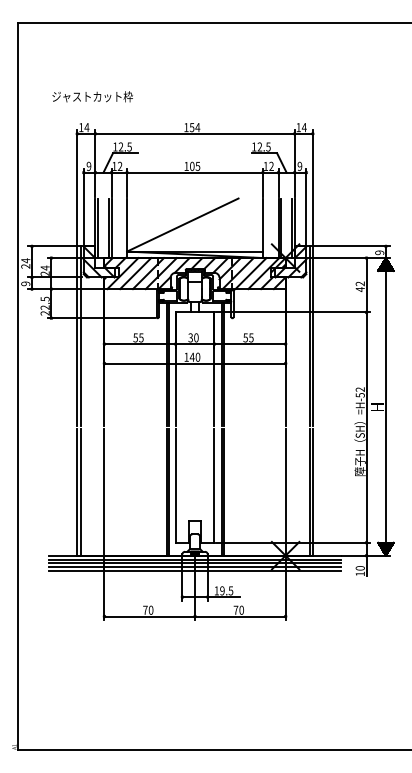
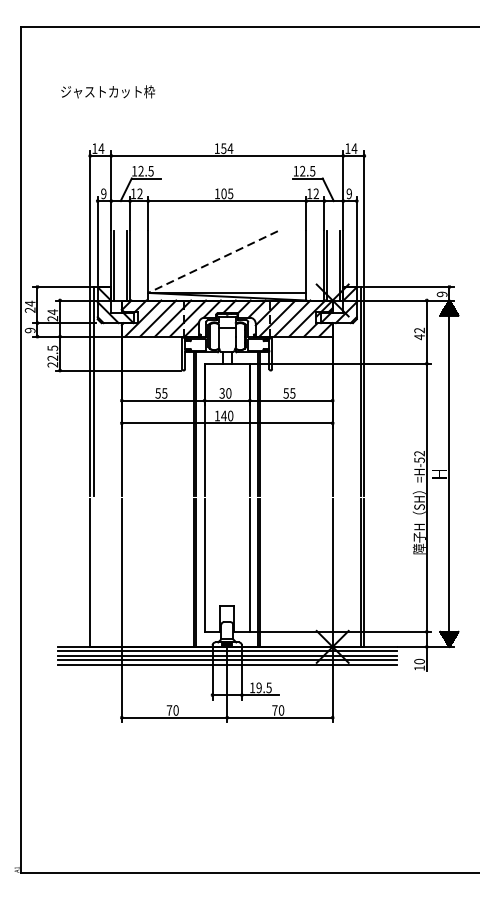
text: (92, 96) -> (107, 91), moved
line: (182, 225) -> (212, 262), solid -> dashed
line: (80, 491) -> (93, 572), removed

